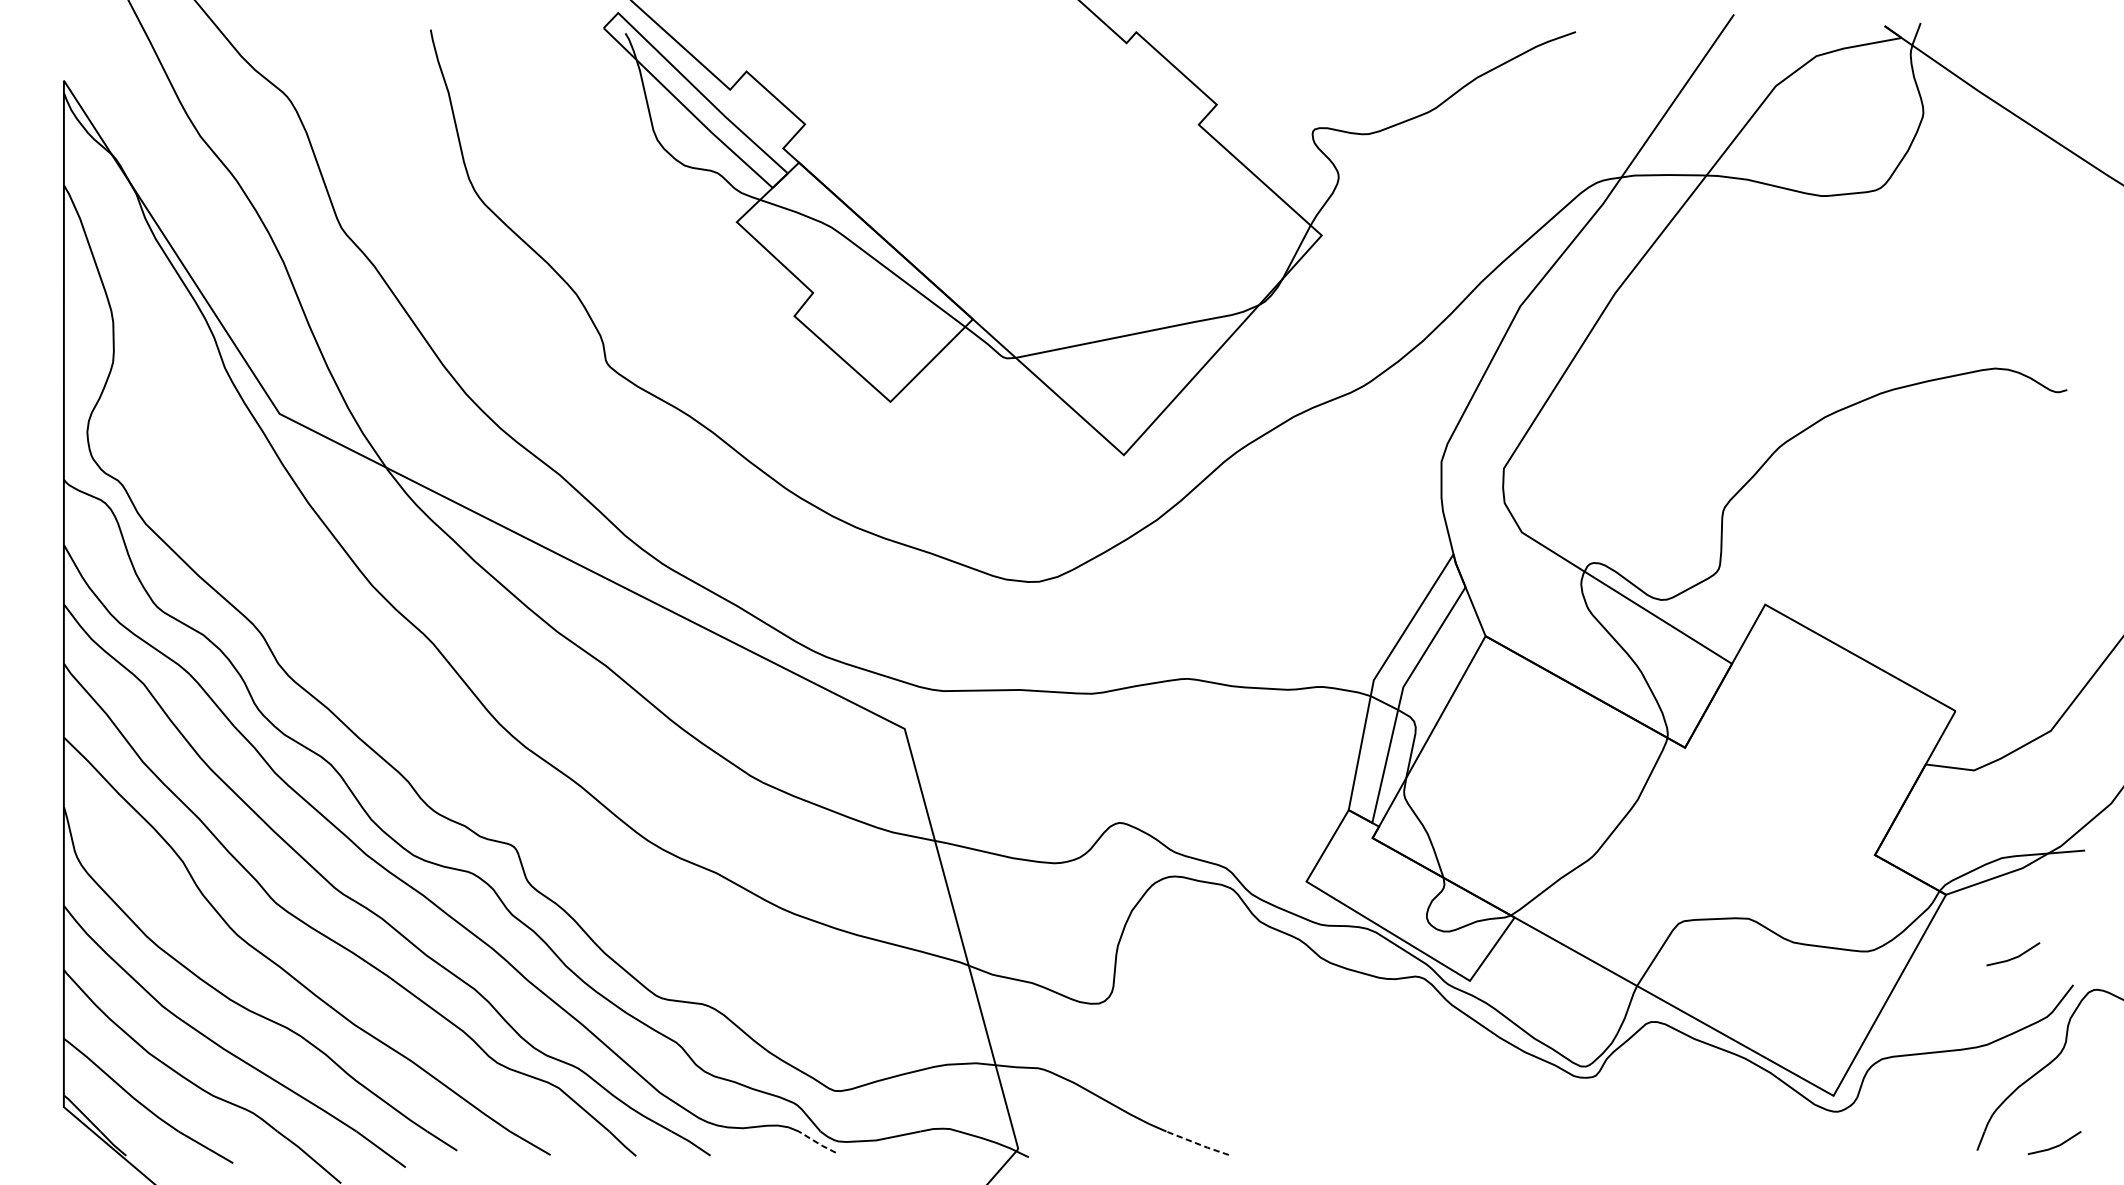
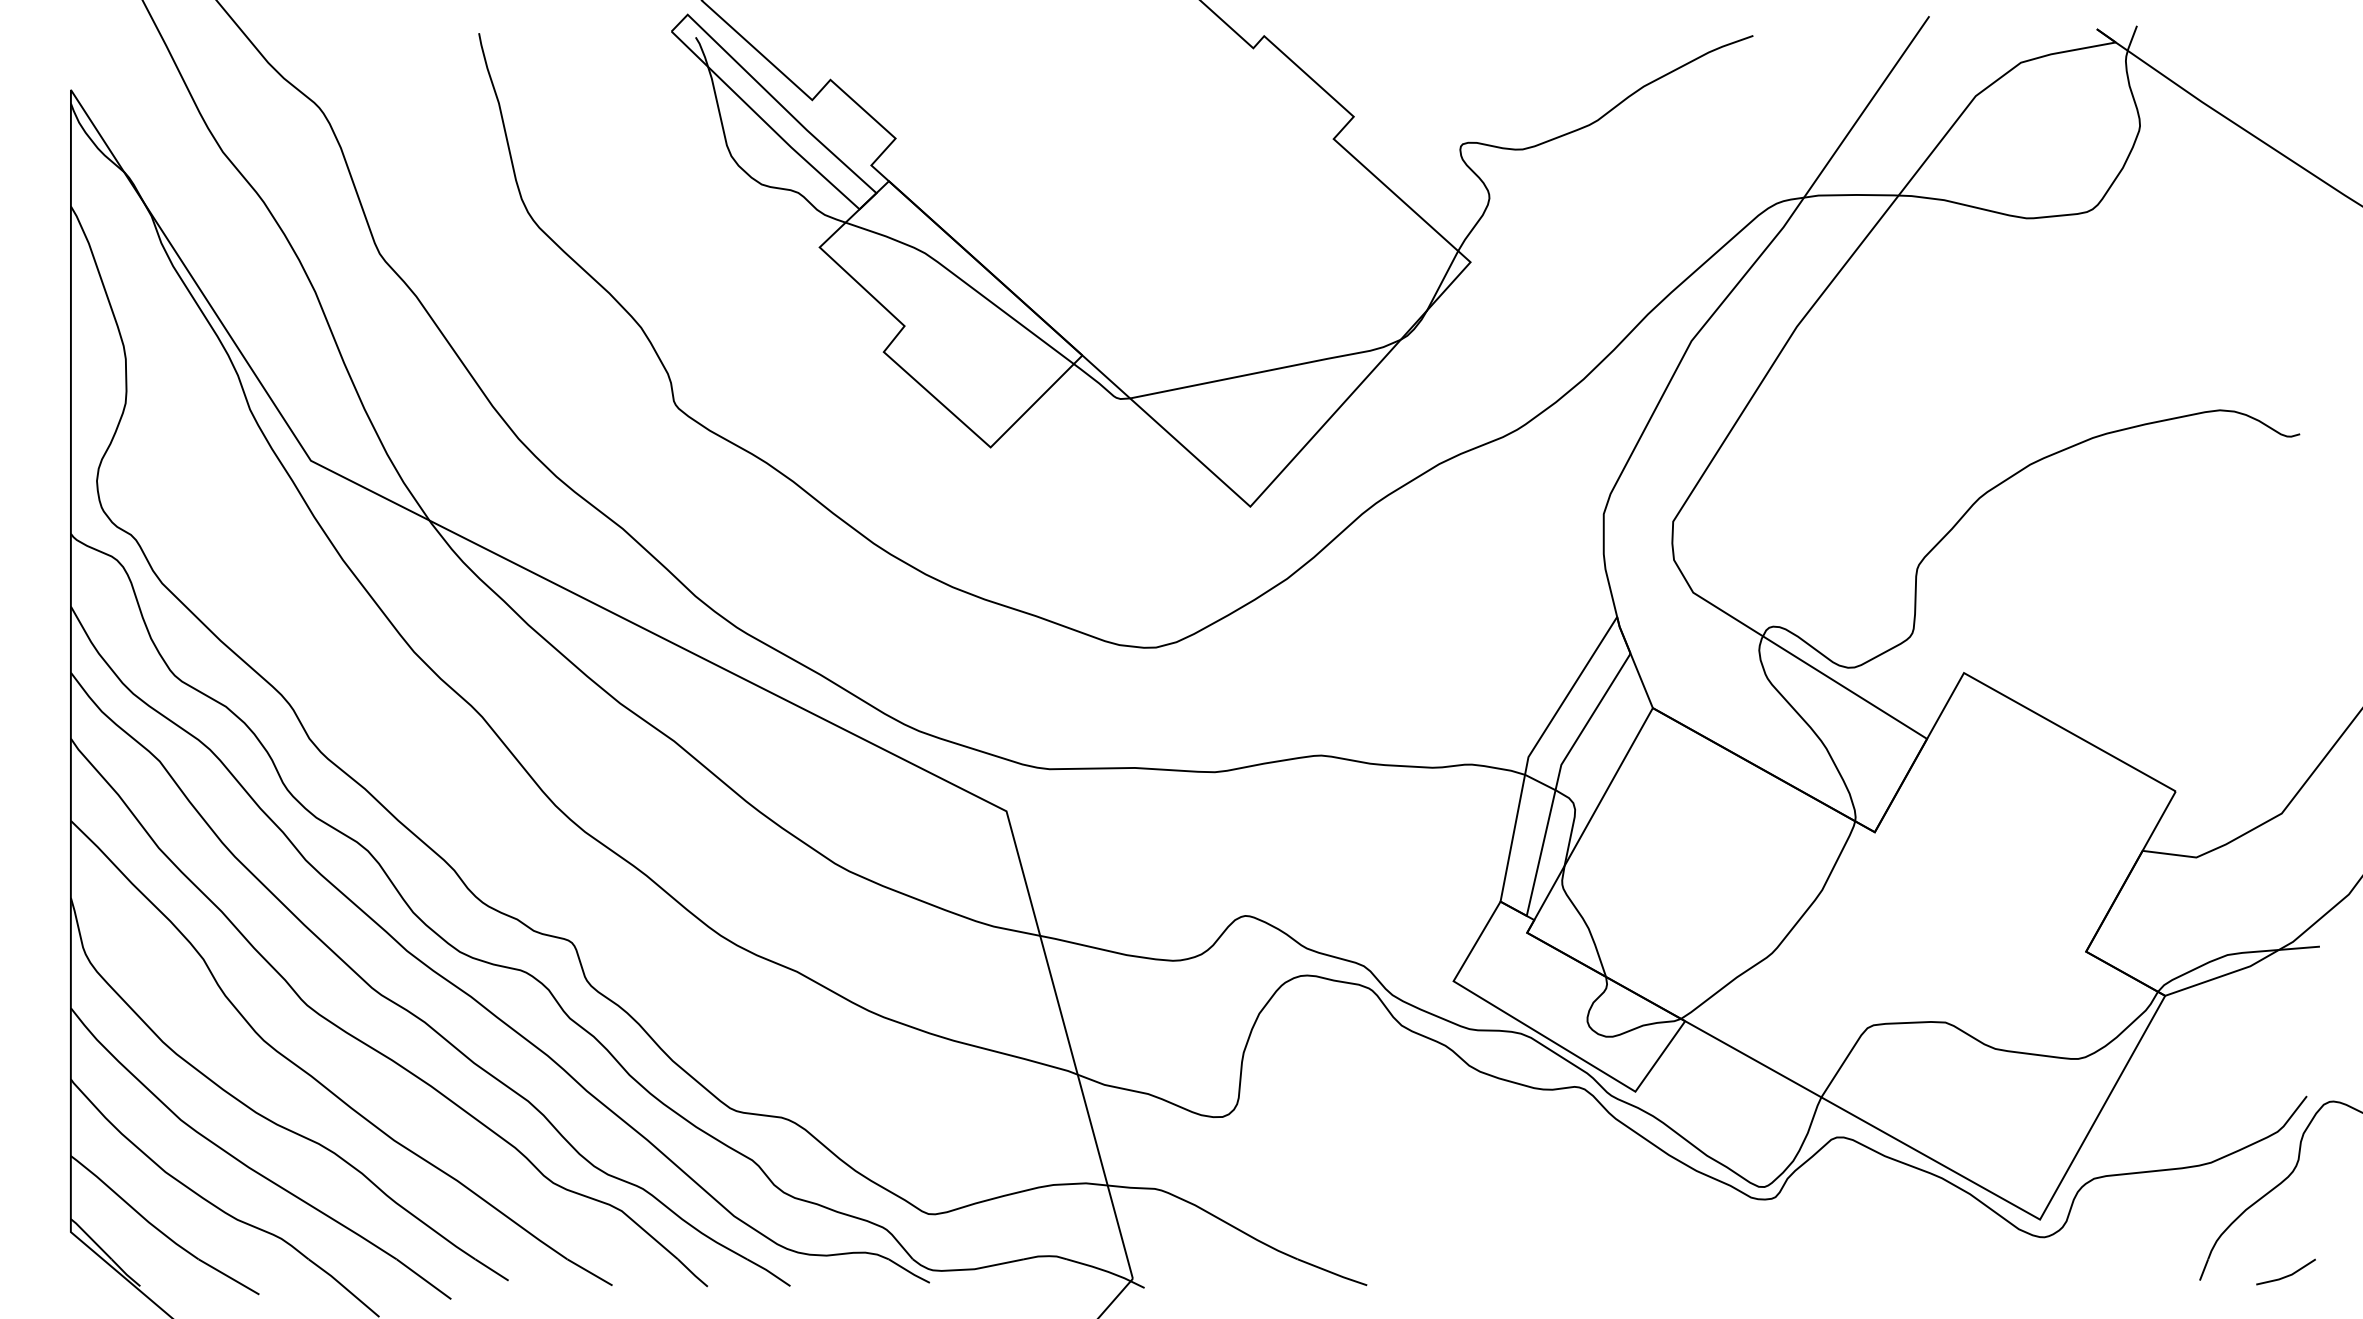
line: (2013, 957) -> (2240, 1065), removed
line: (817, 1142) -> (909, 1271), dashed -> solid
line: (1197, 1143) -> (1332, 1272), dashed -> solid

